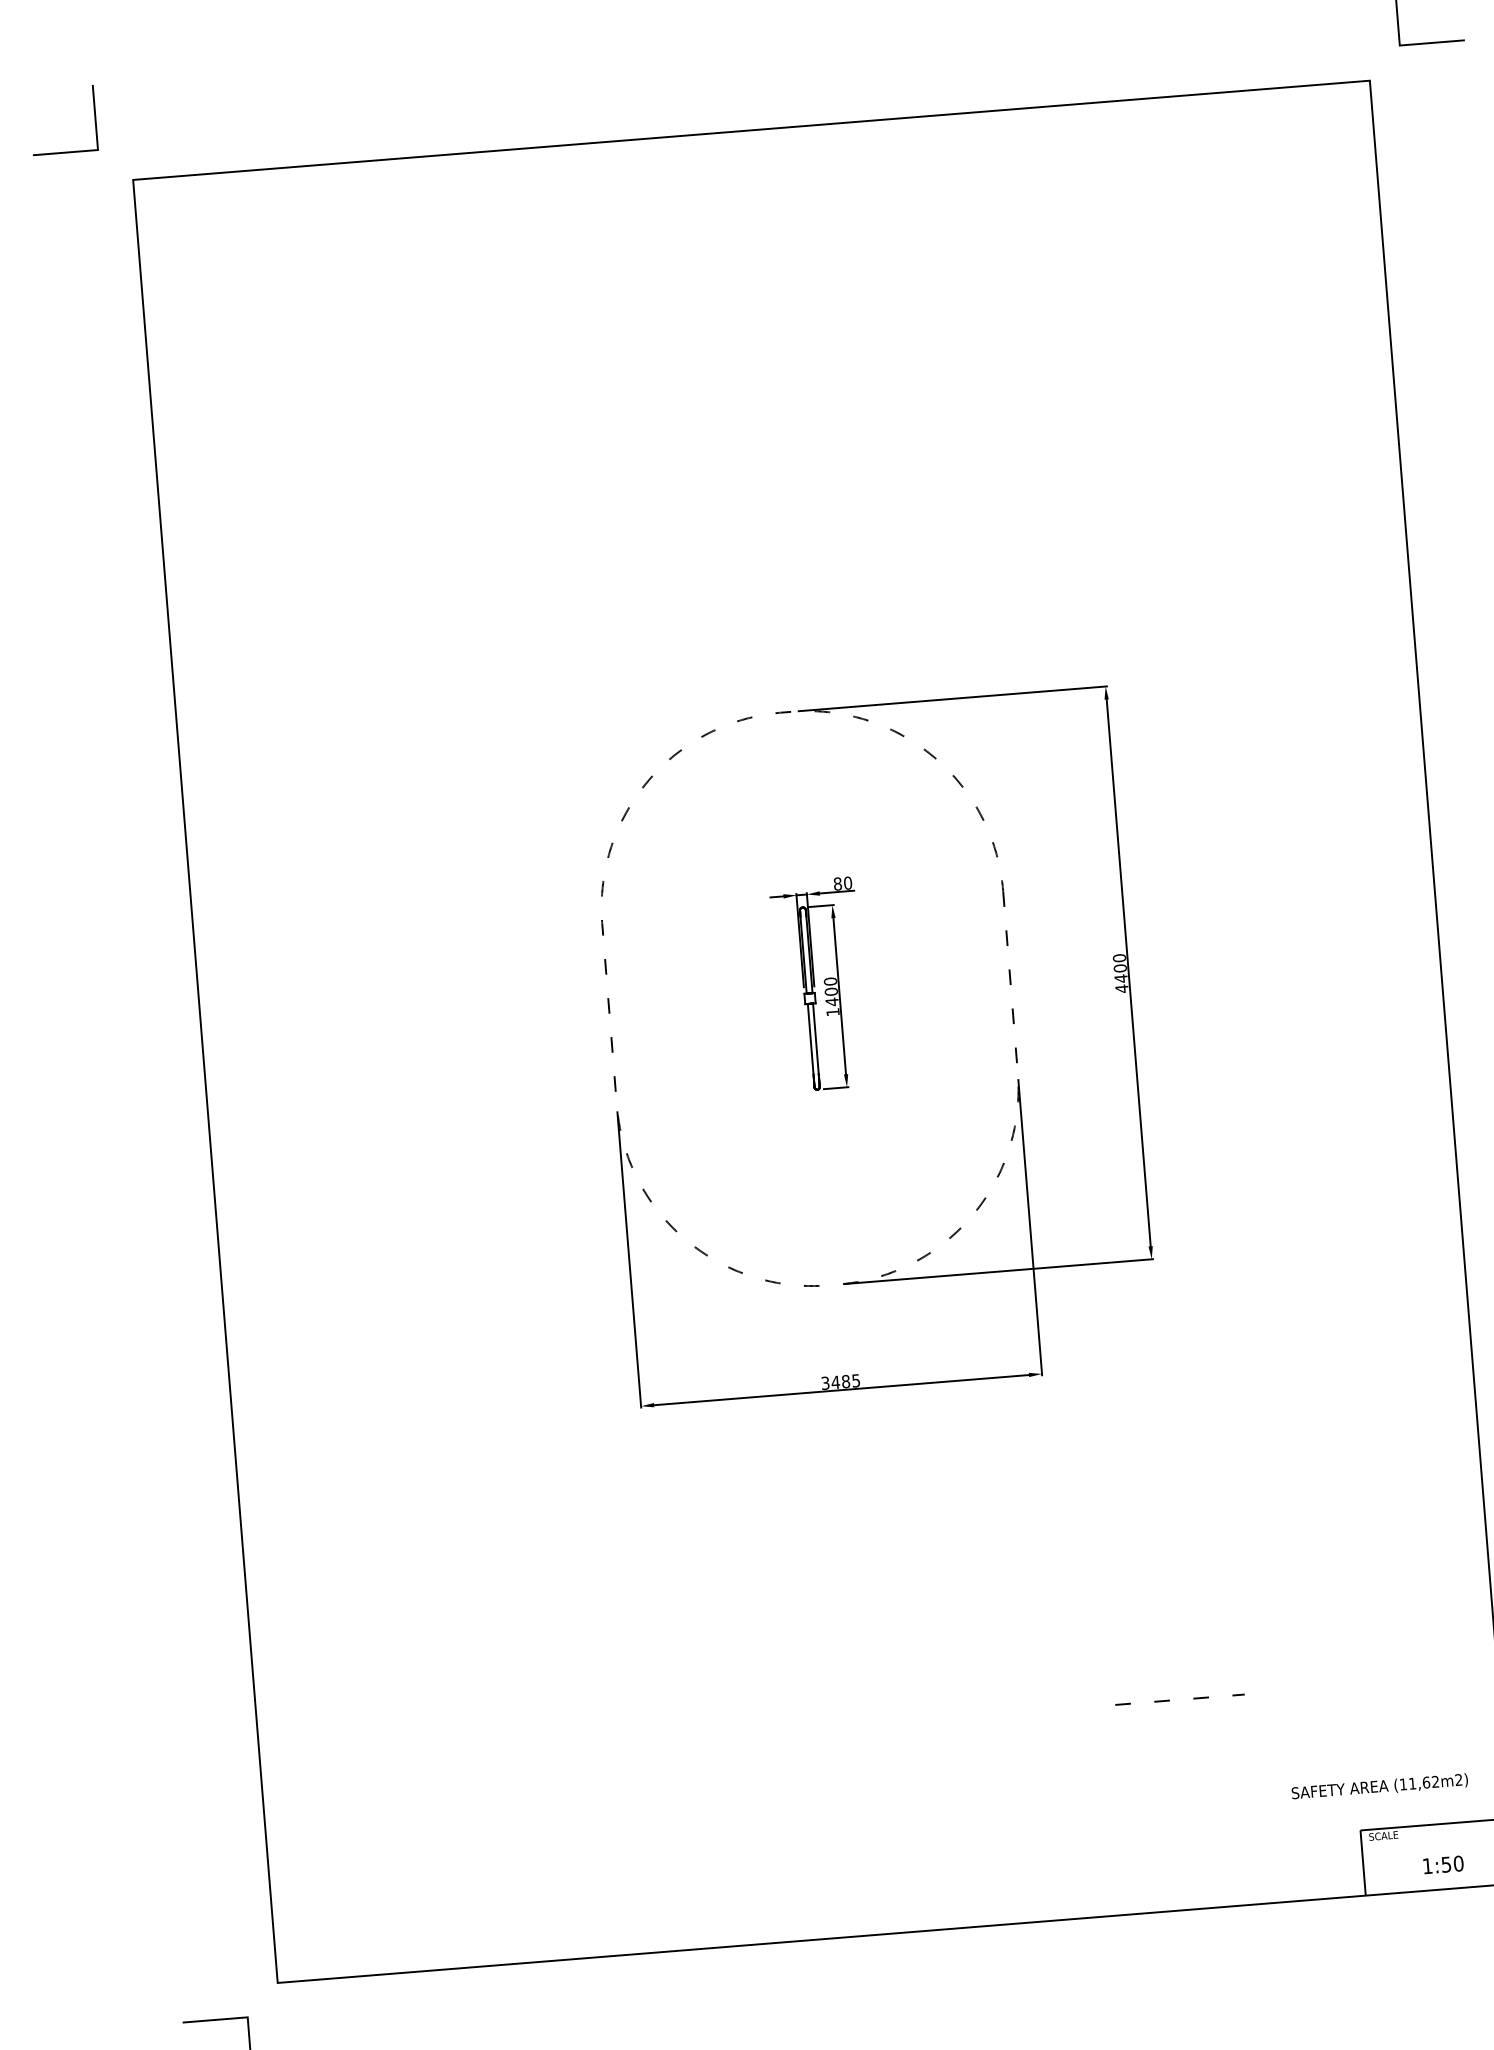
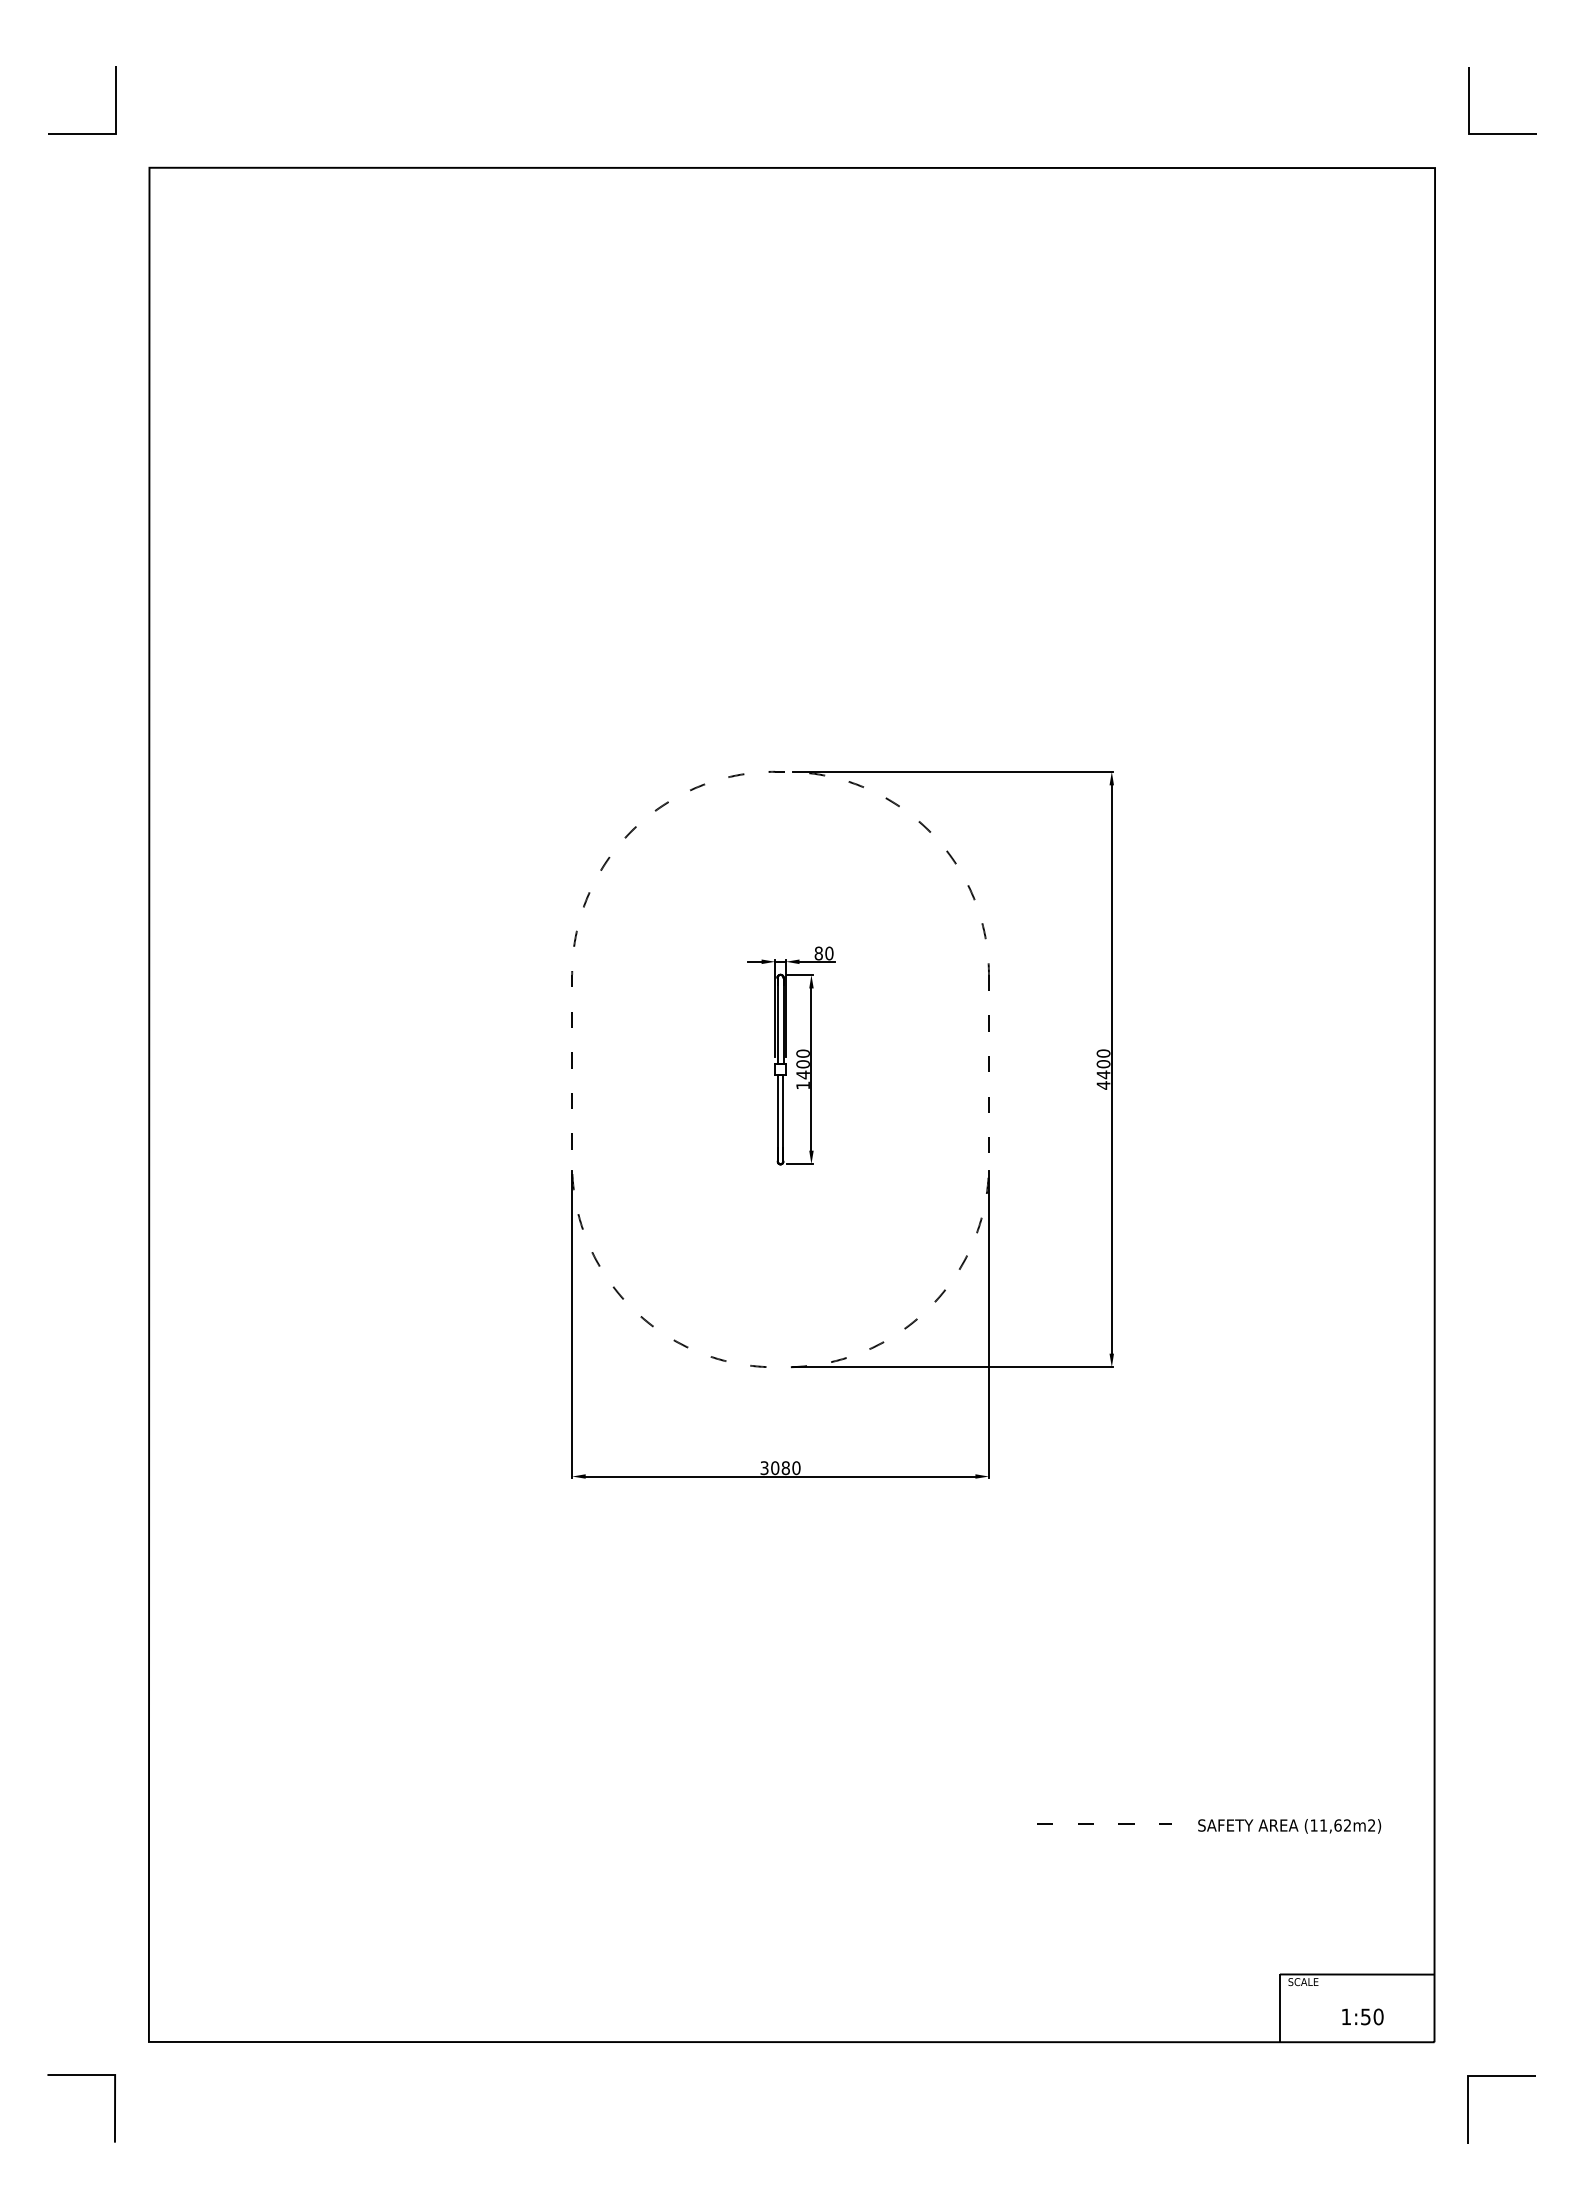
text: (845, 1382) -> (785, 1468), 3485 -> 3080
text: (1379, 1787) -> (1289, 1826), moved

